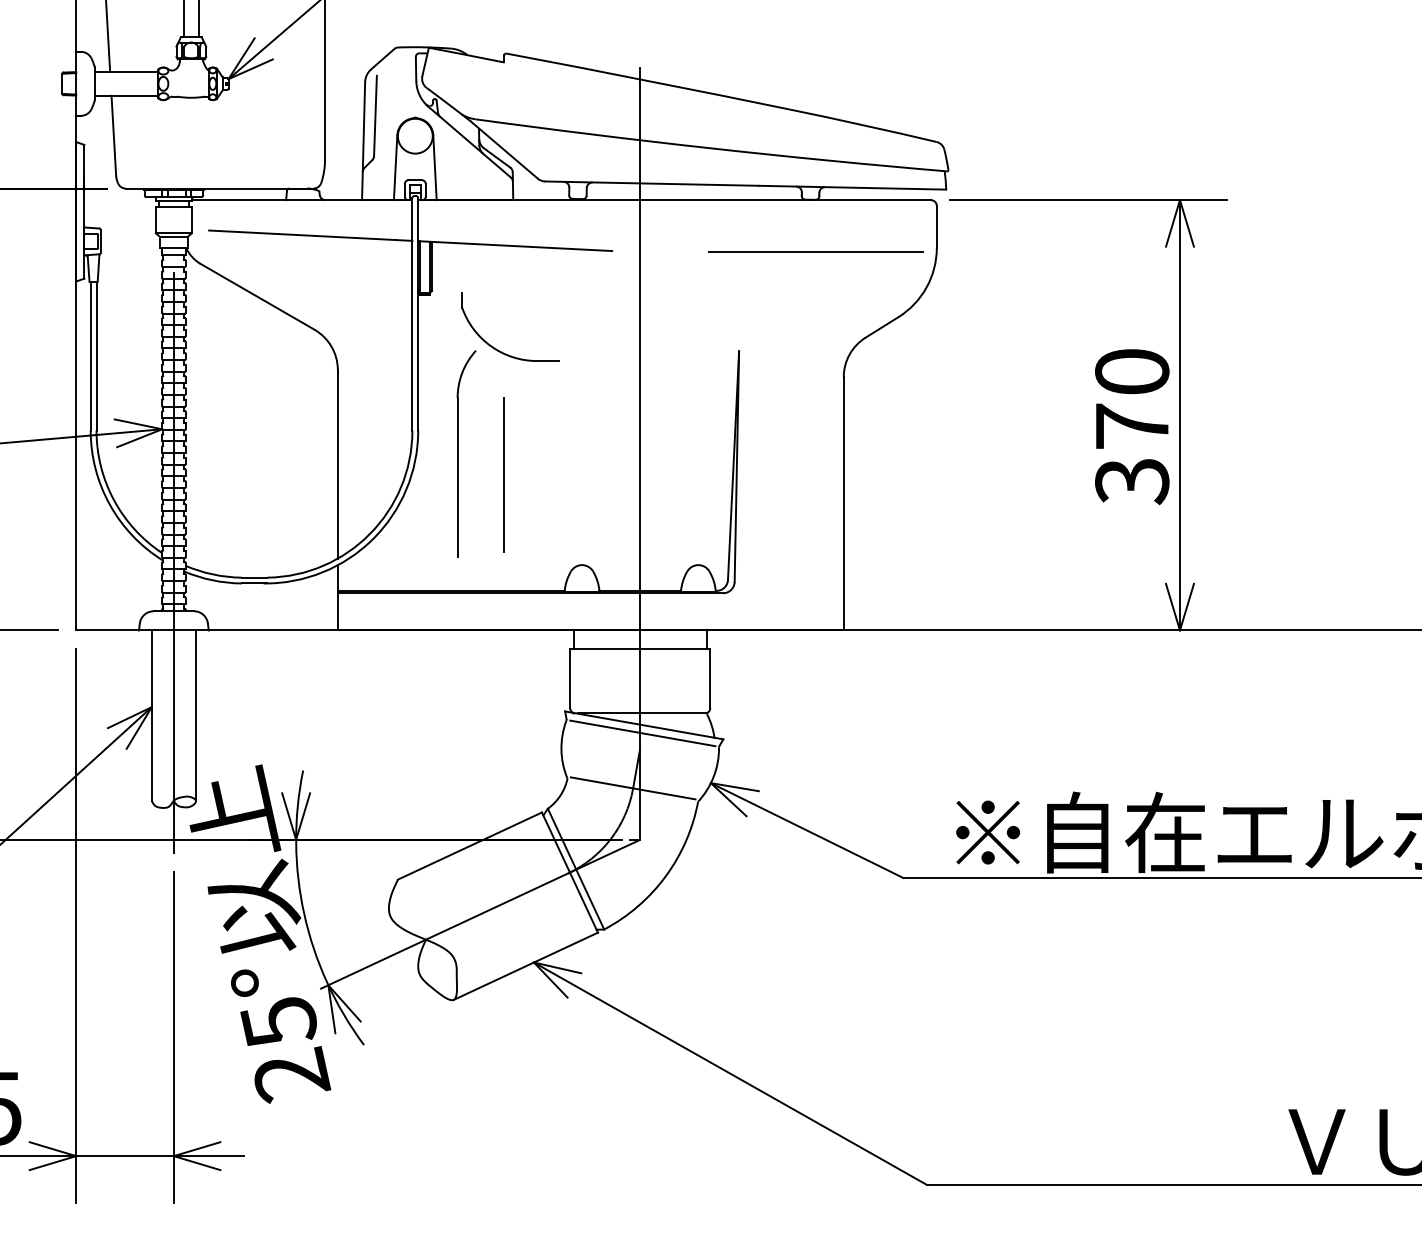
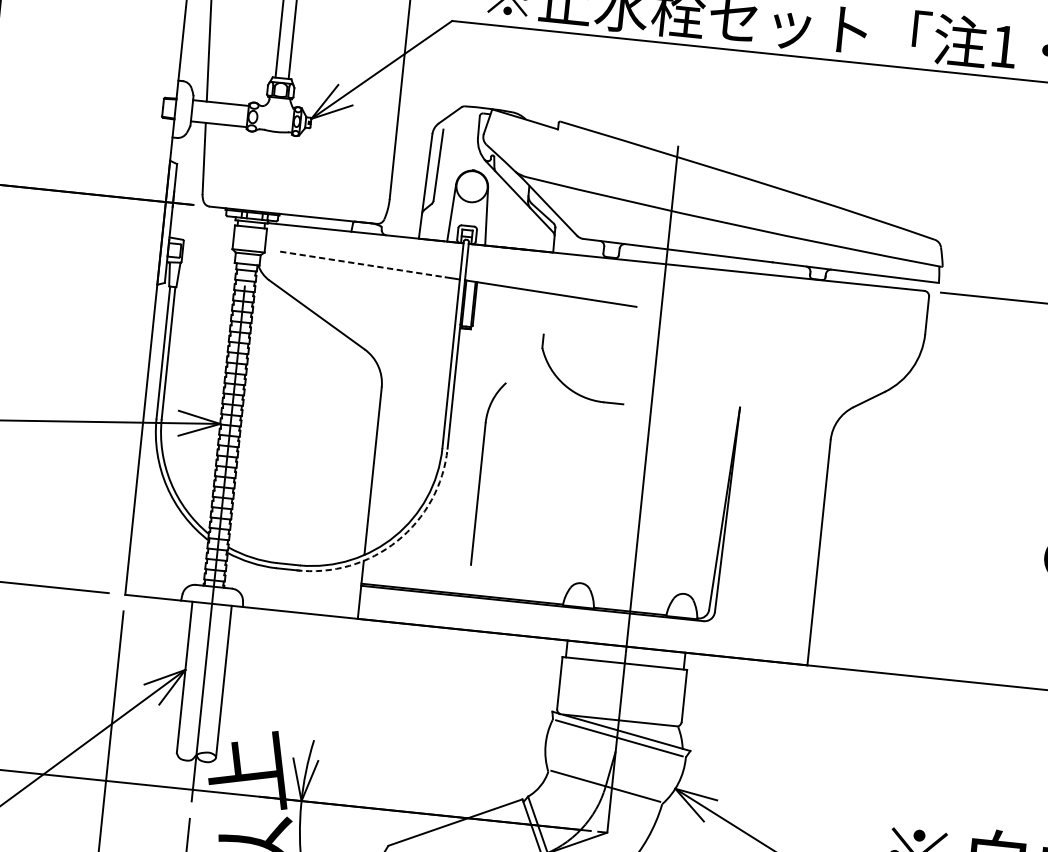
line: (302, 235) -> (362, 264), solid -> dashed
line: (815, 251) -> (817, 325), removed
part: (498, 349) -> (570, 388), moved
line: (504, 474) -> (520, 495), removed
arc: (372, 539) -> (396, 541), solid -> dashed

